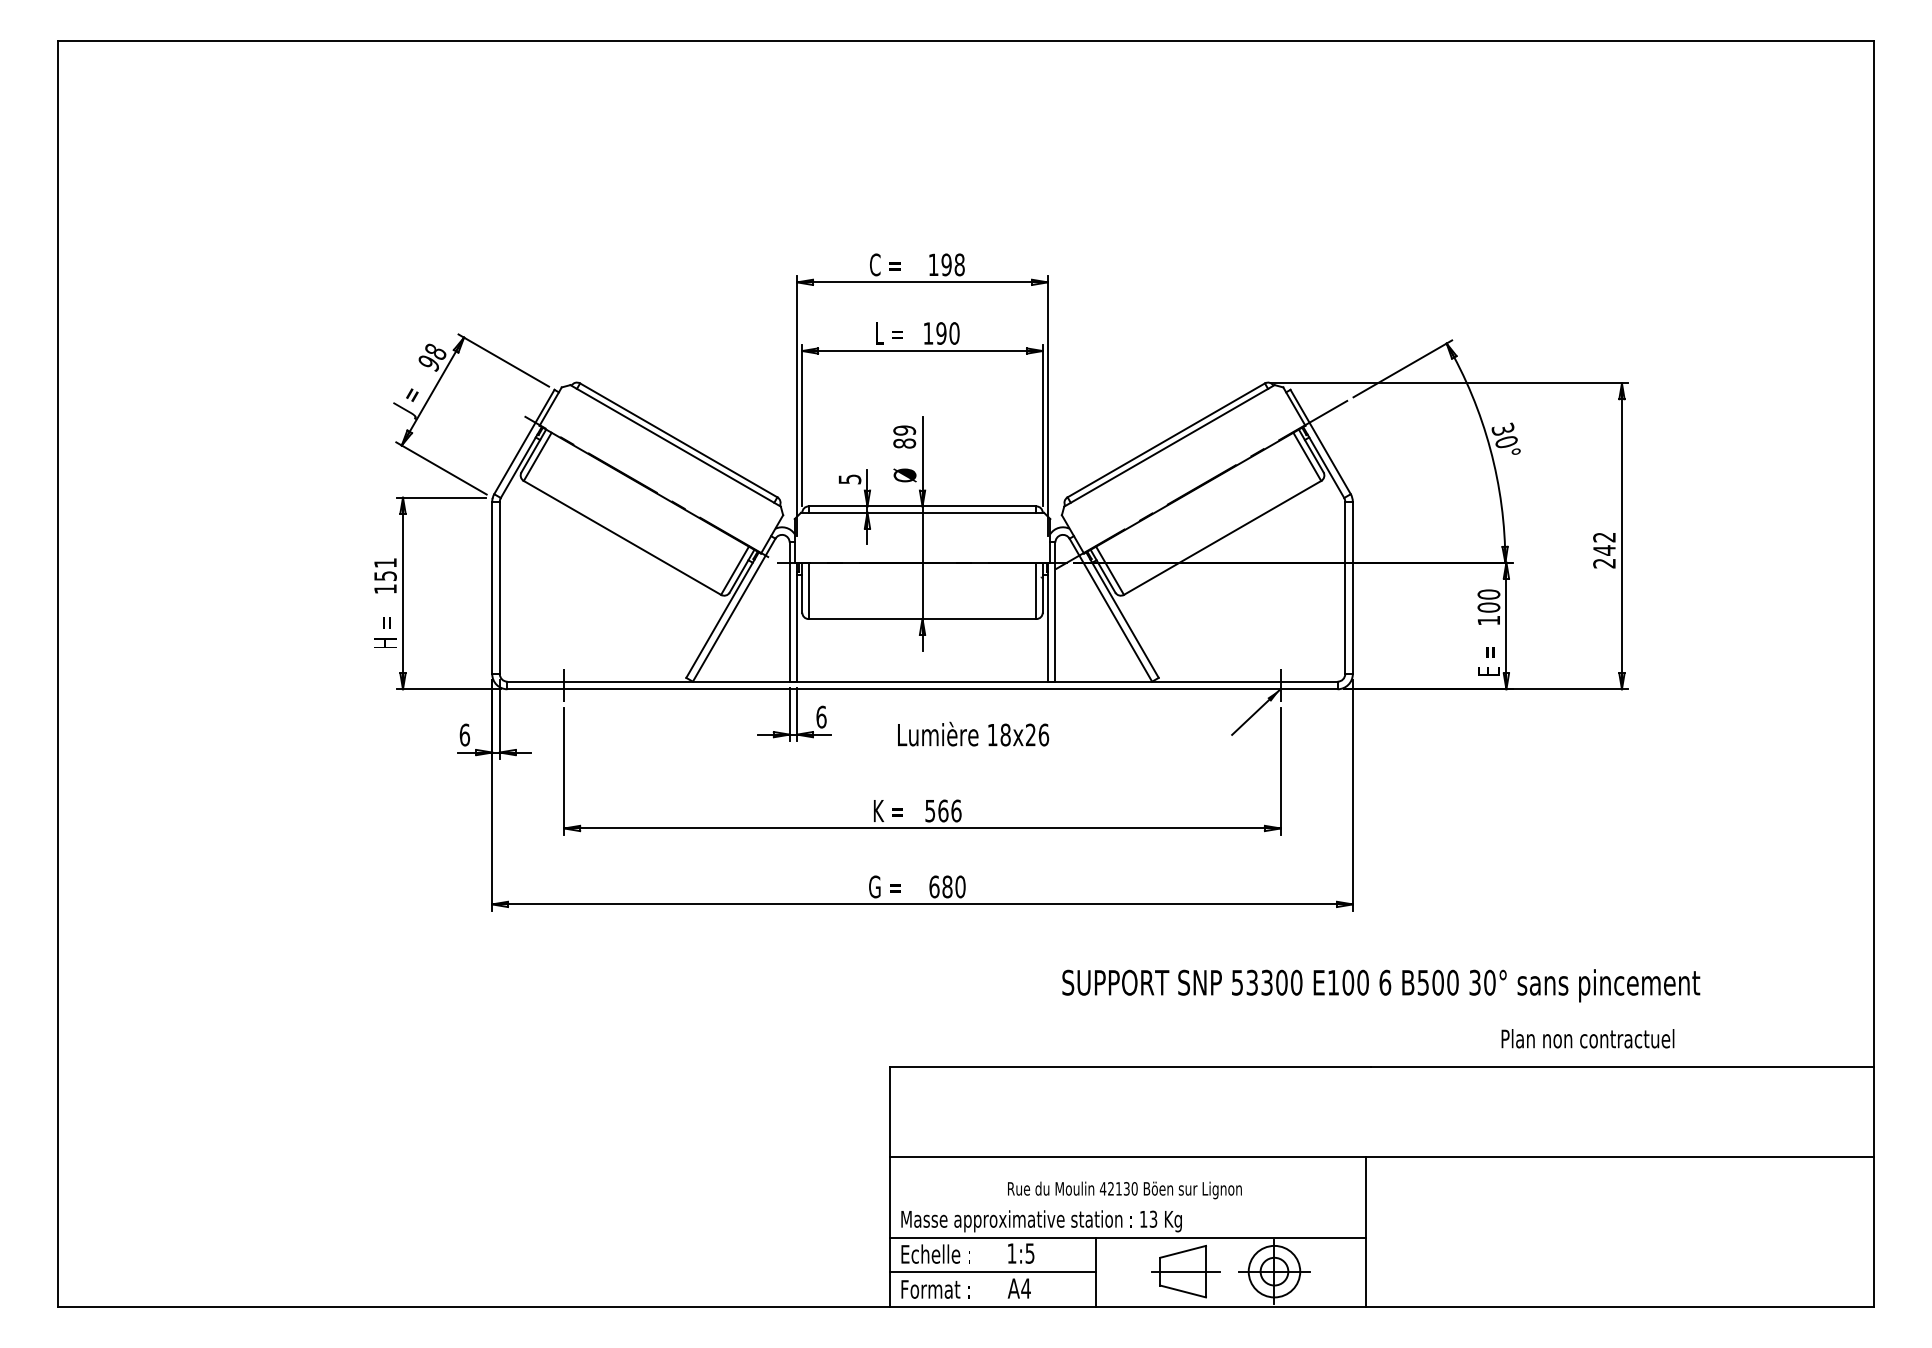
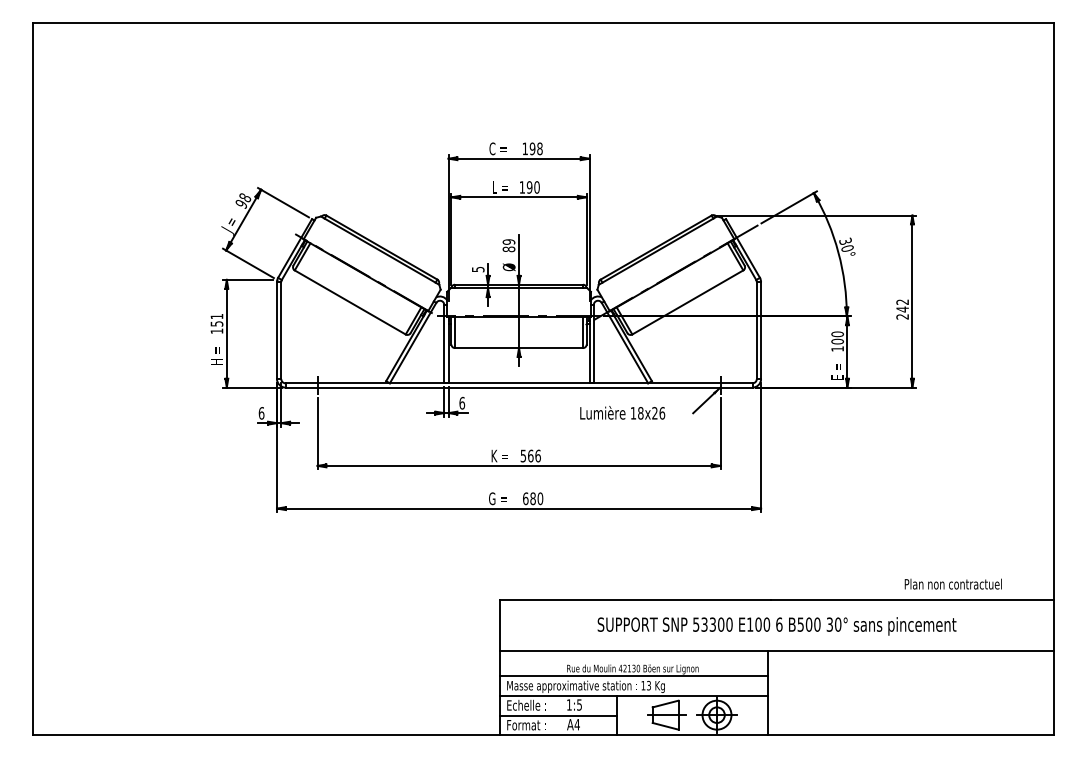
text: (973, 733) -> (622, 412), moved
text: (1380, 986) -> (776, 626), moved
text: (1586, 1037) -> (952, 583), moved
line: (1127, 1202) -> (634, 676), added

